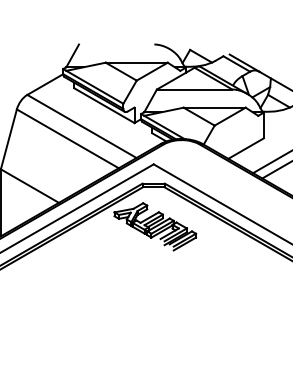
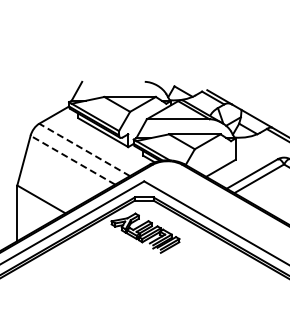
line: (81, 125) -> (84, 149), solid -> dashed
line: (67, 139) -> (72, 160), solid -> dashed

